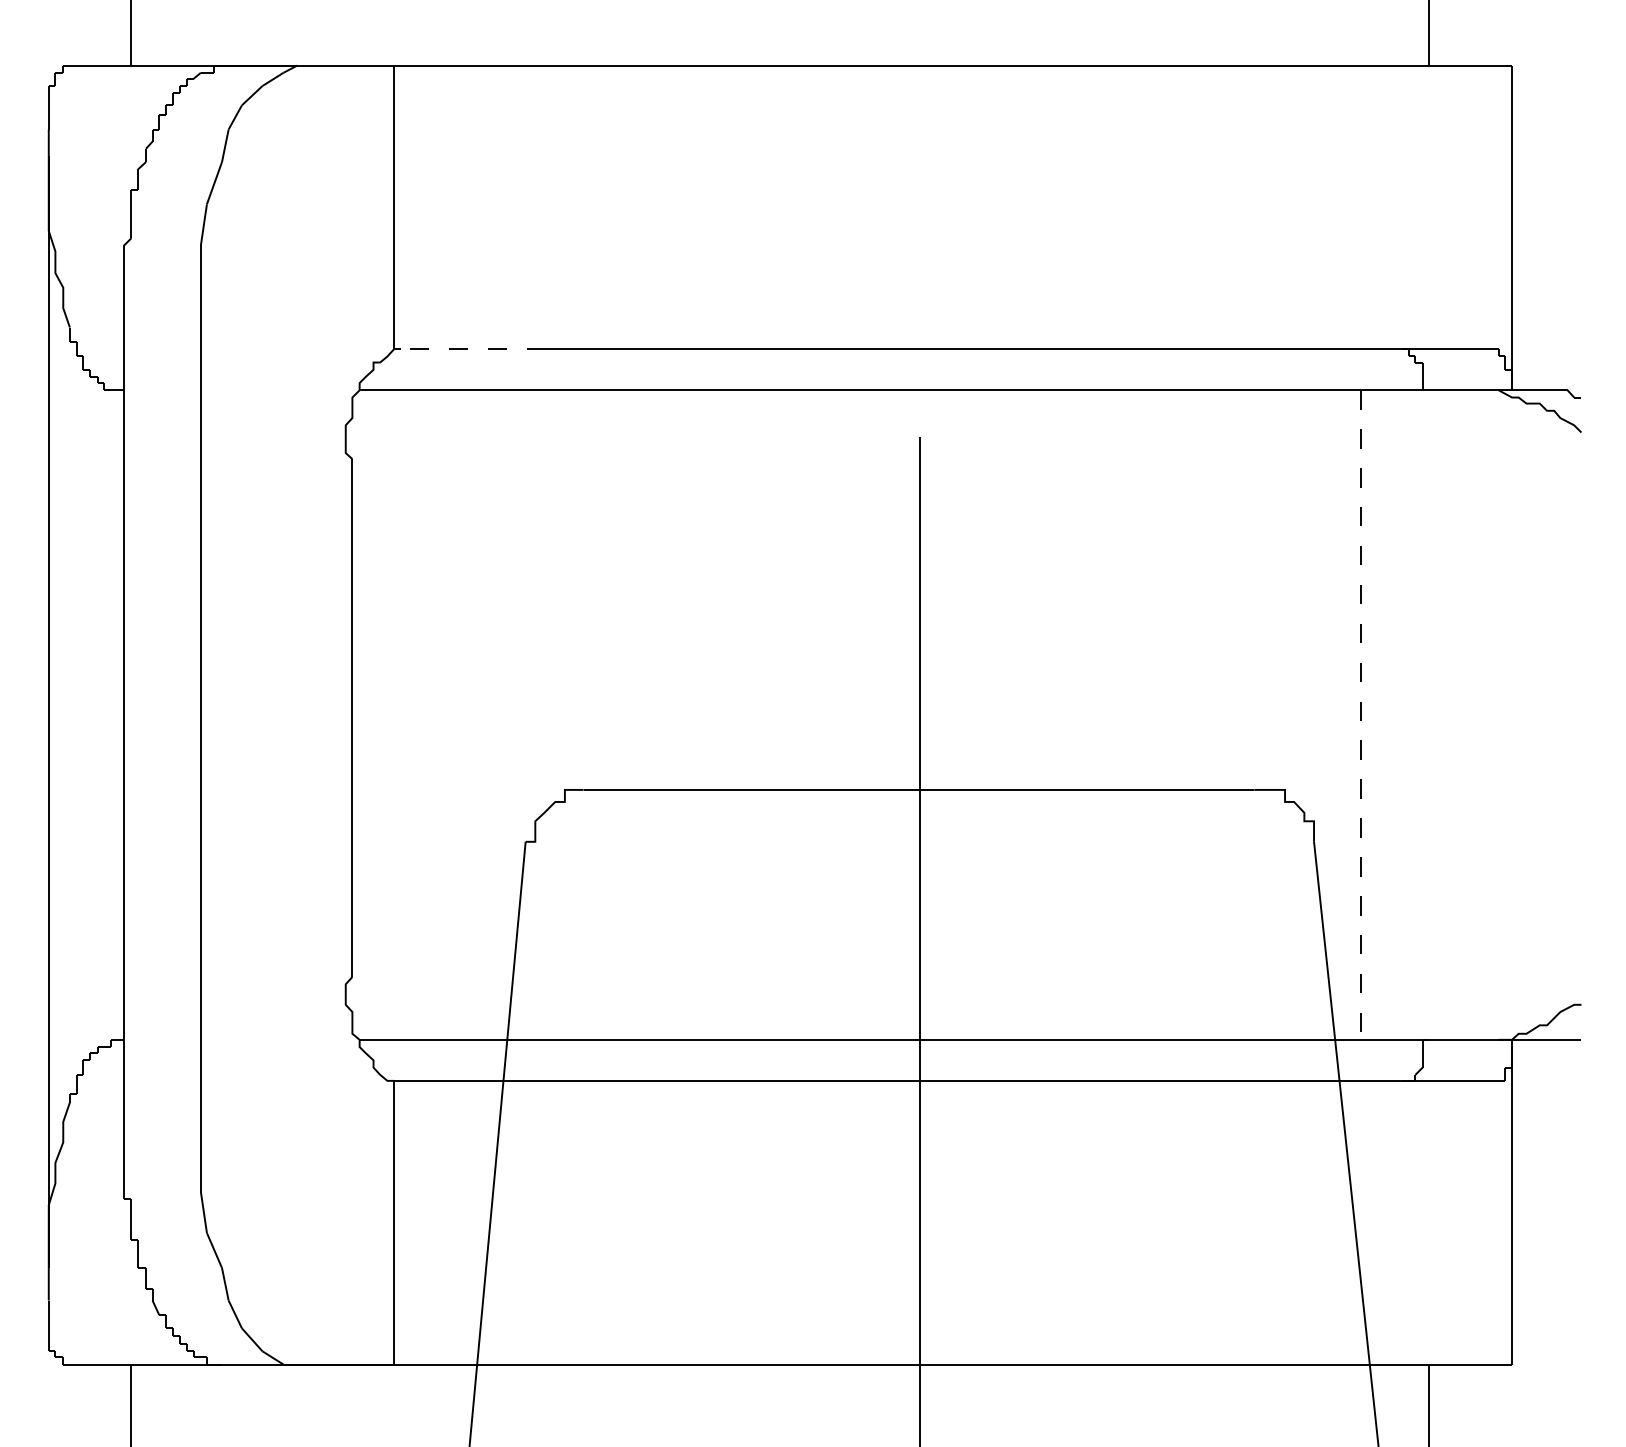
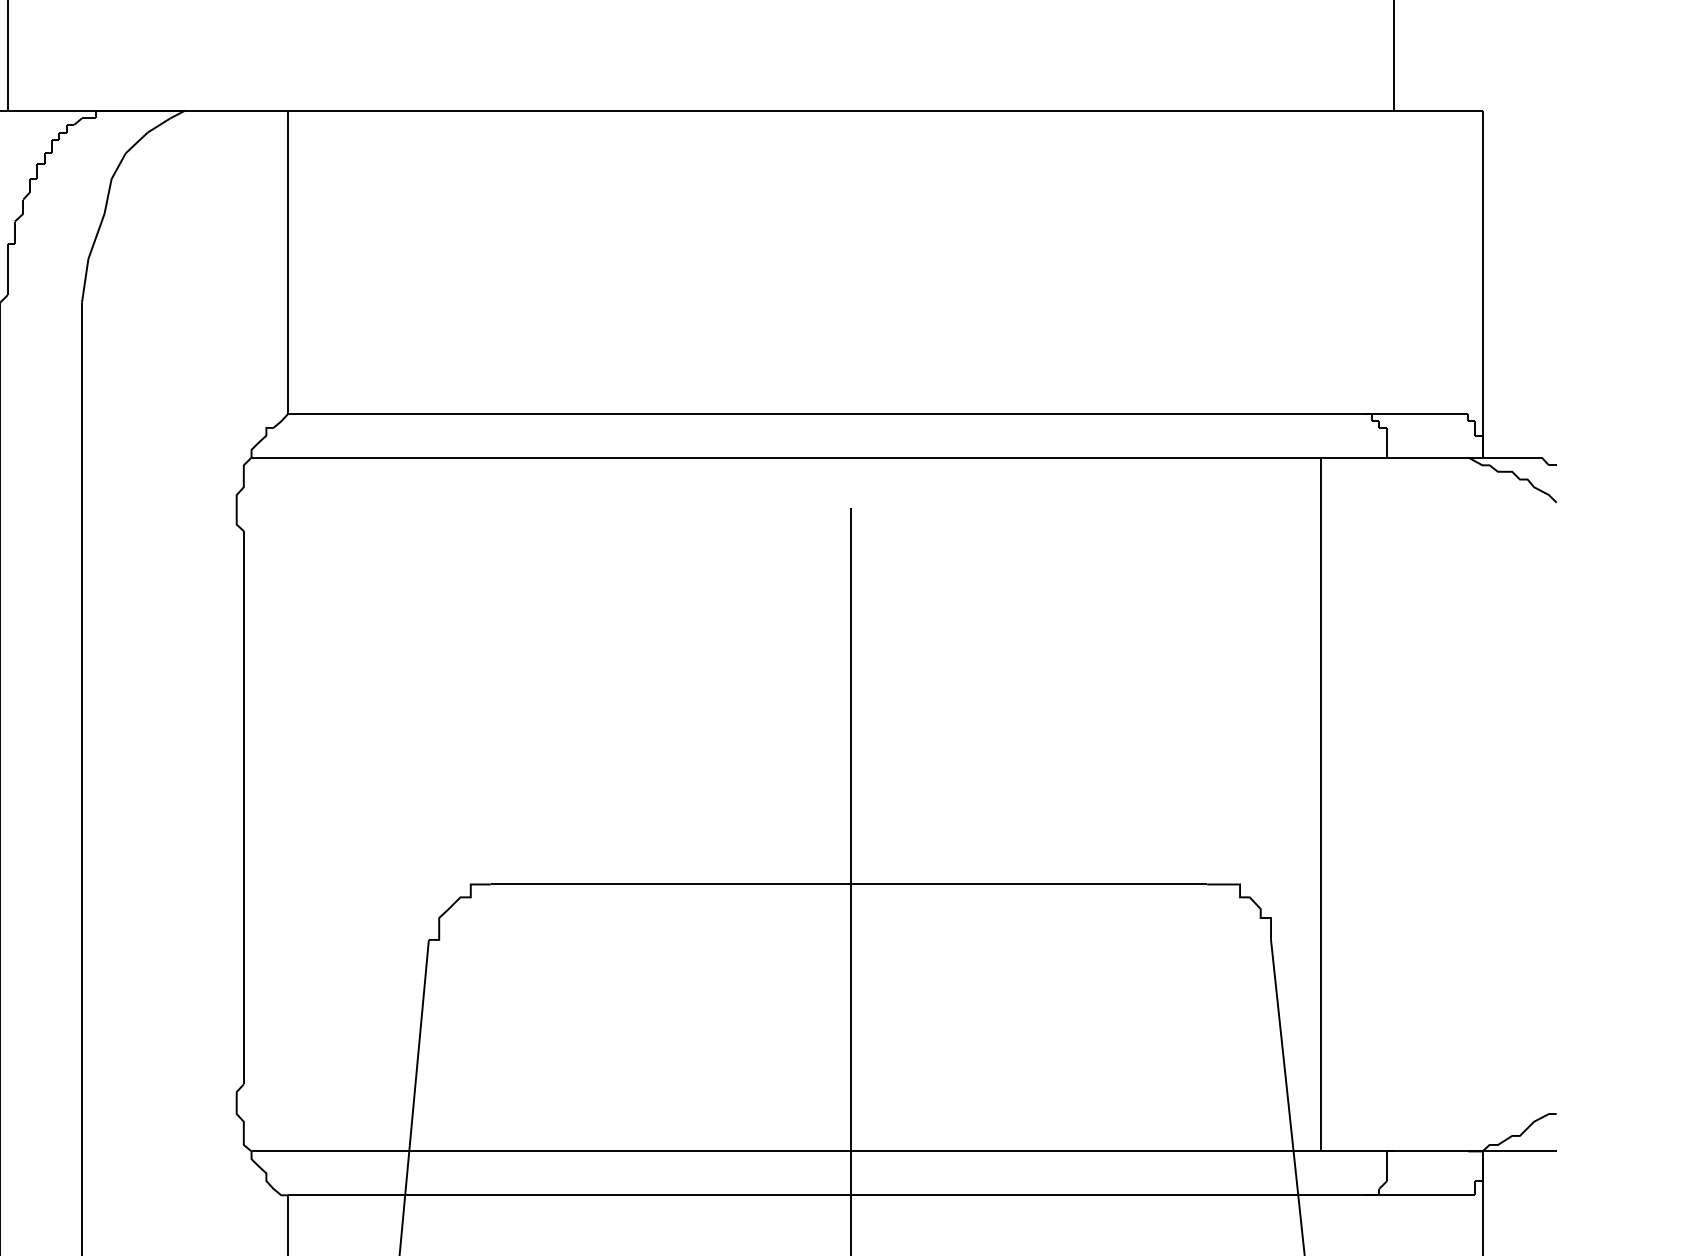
line: (473, 349) -> (373, 414), dashed -> solid
line: (1360, 715) -> (1320, 804), dashed -> solid

